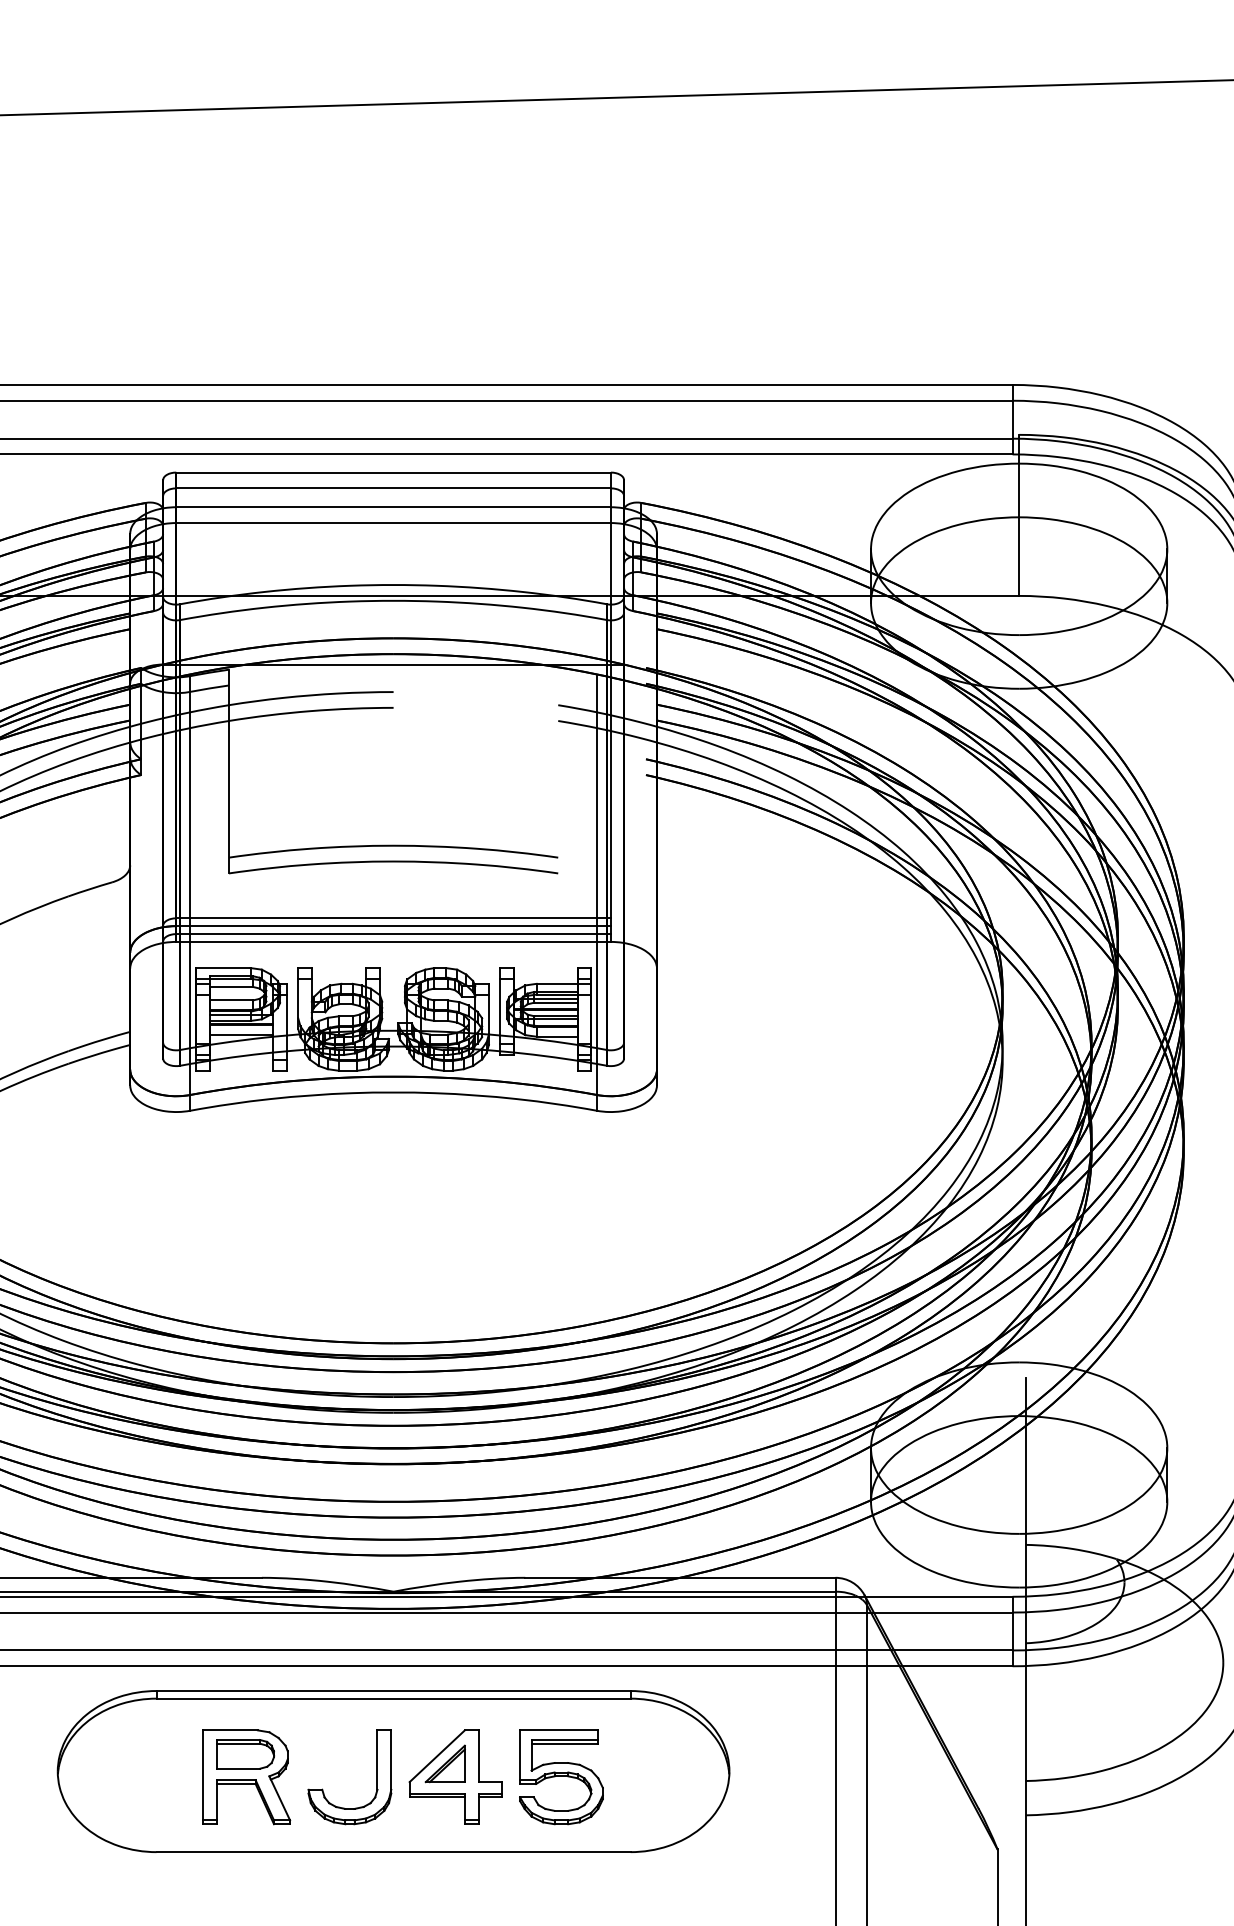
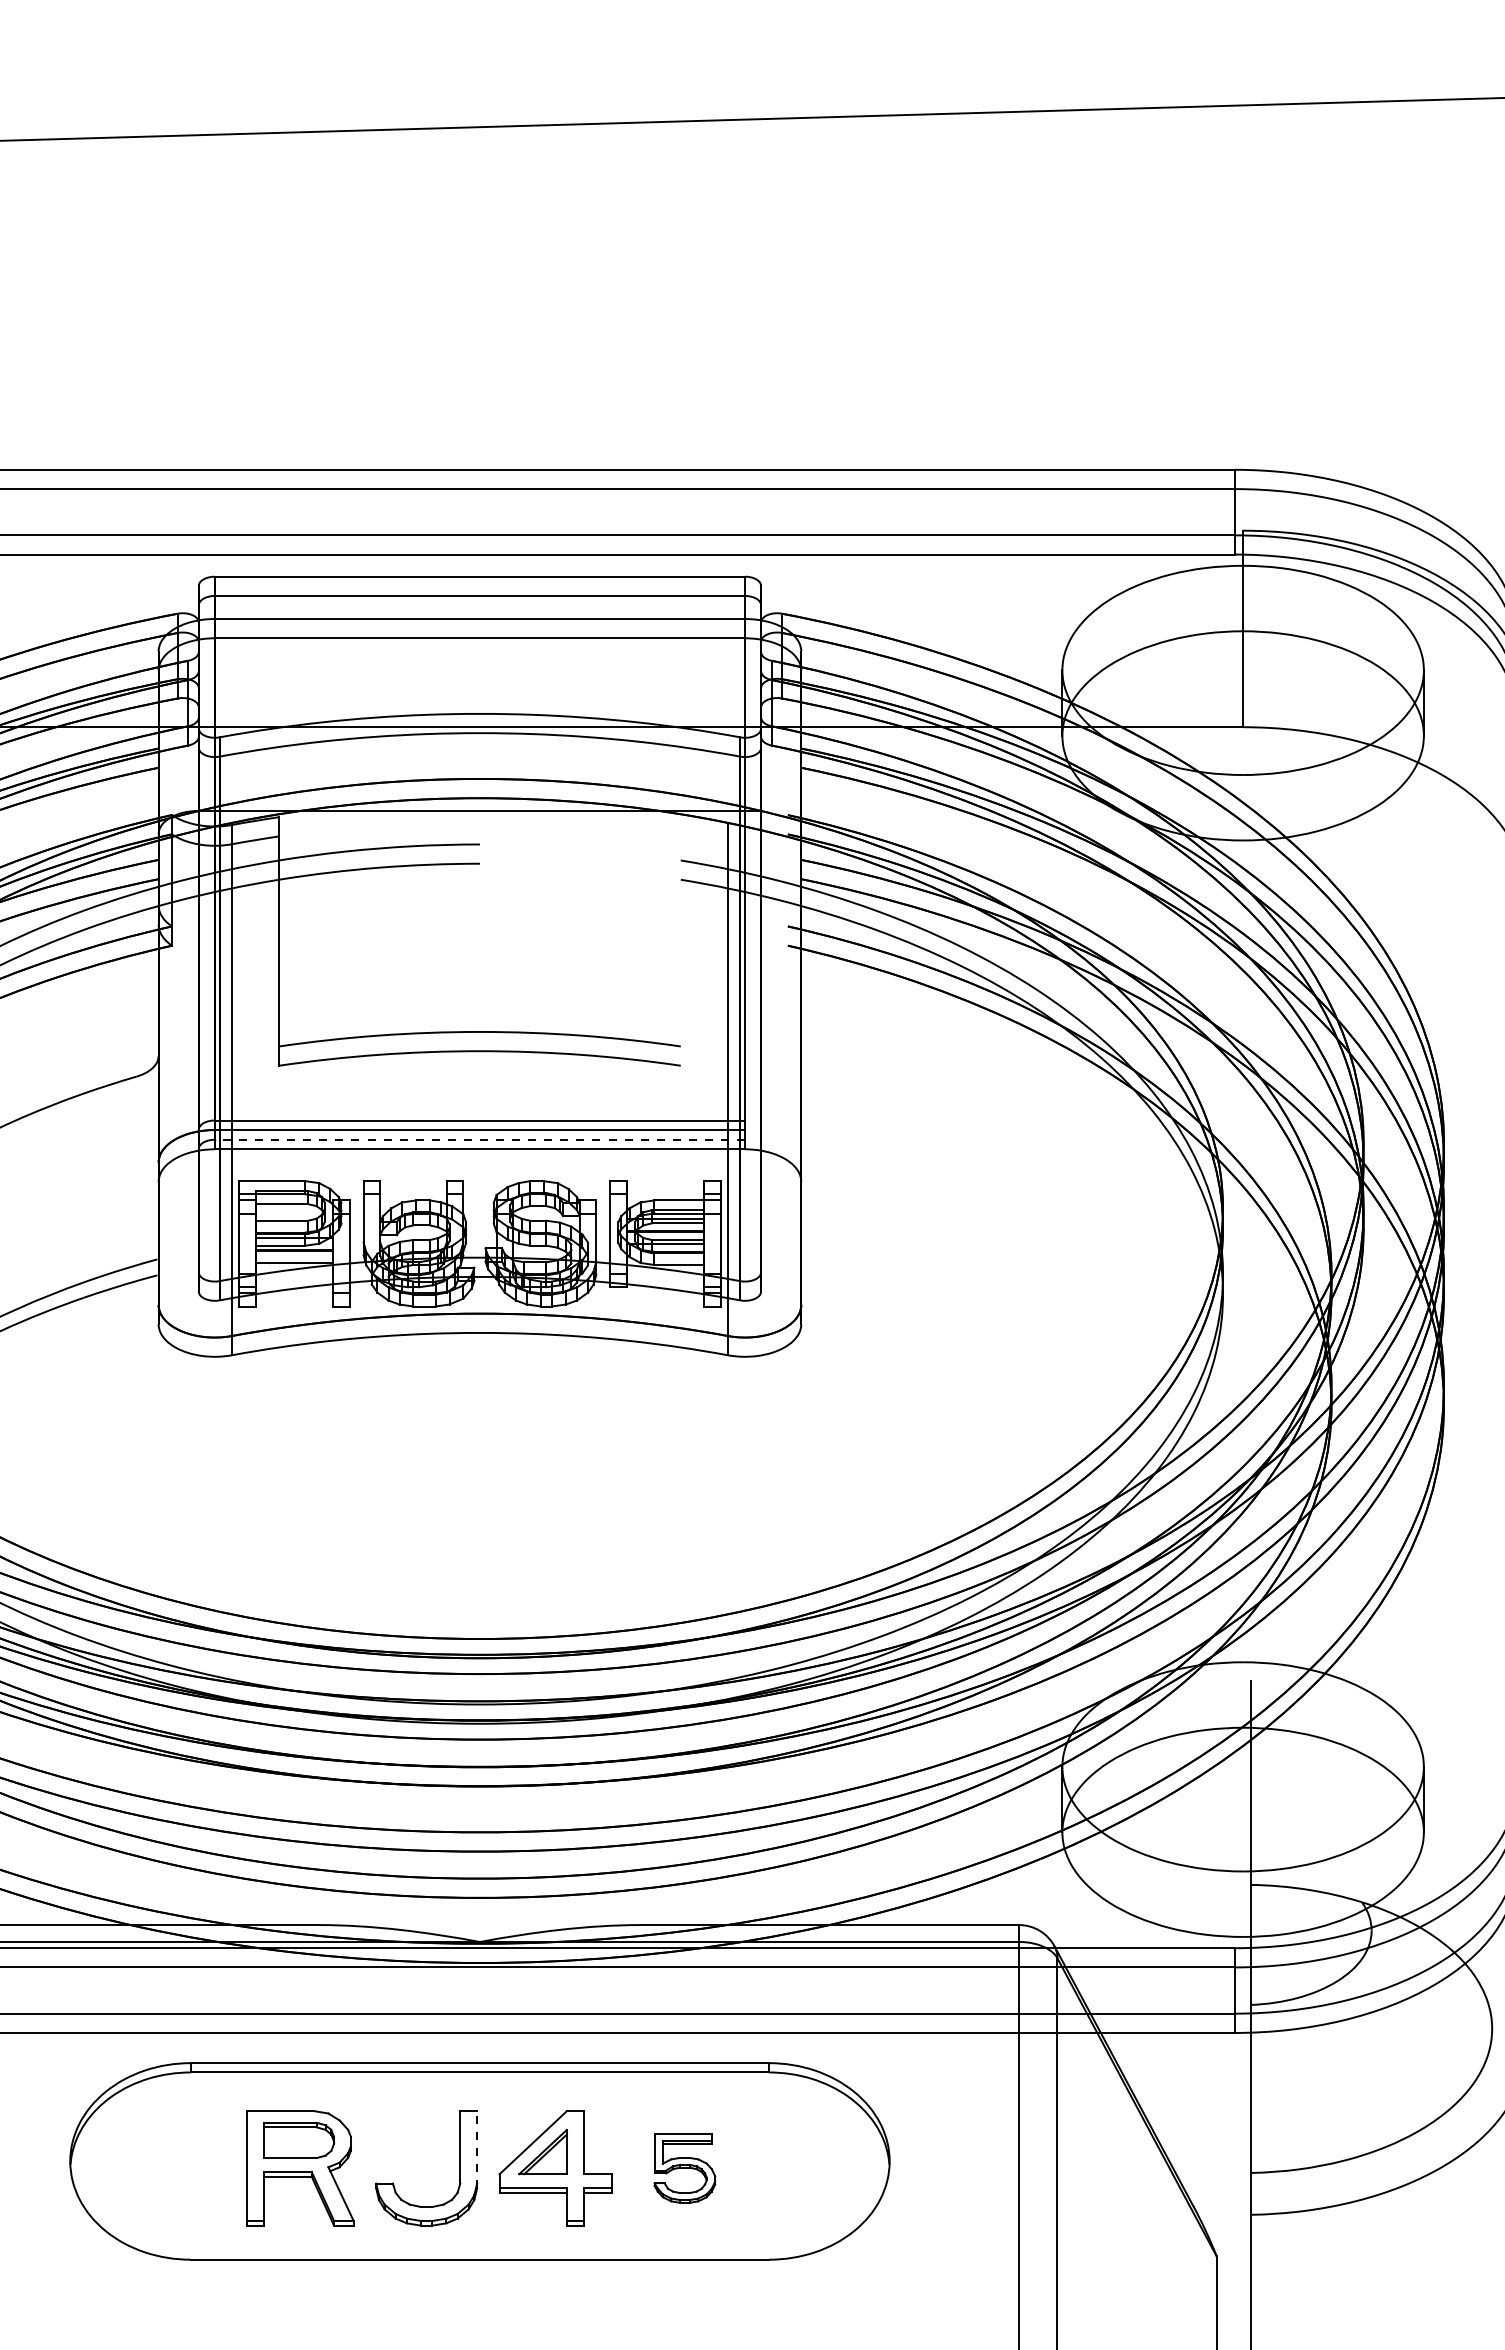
line: (393, 933) -> (479, 1139), solid -> dashed
line: (391, 1761) -> (477, 2149), solid -> dashed
part: (561, 1777) -> (684, 2168), size x0.6

